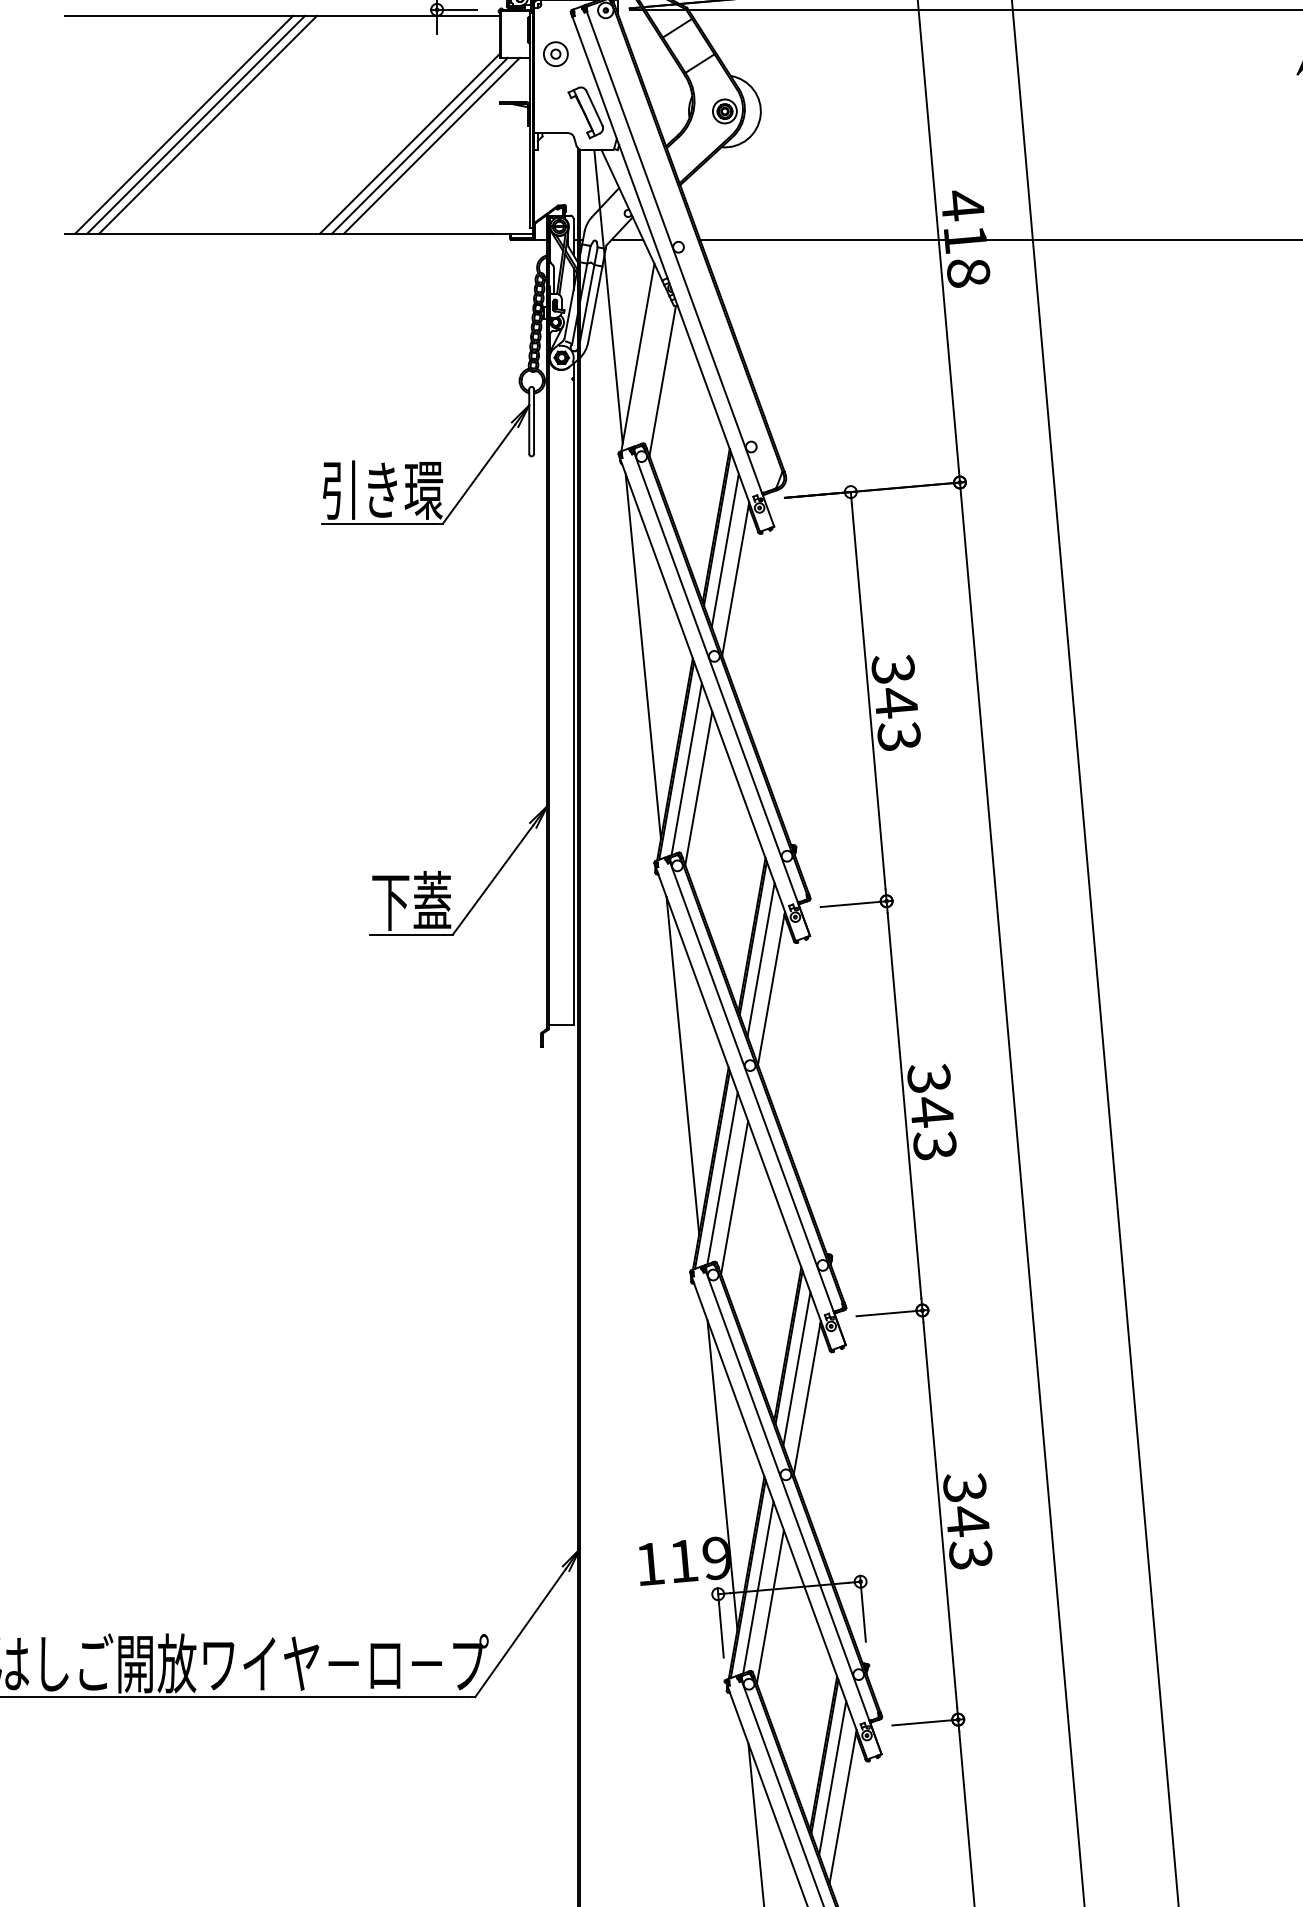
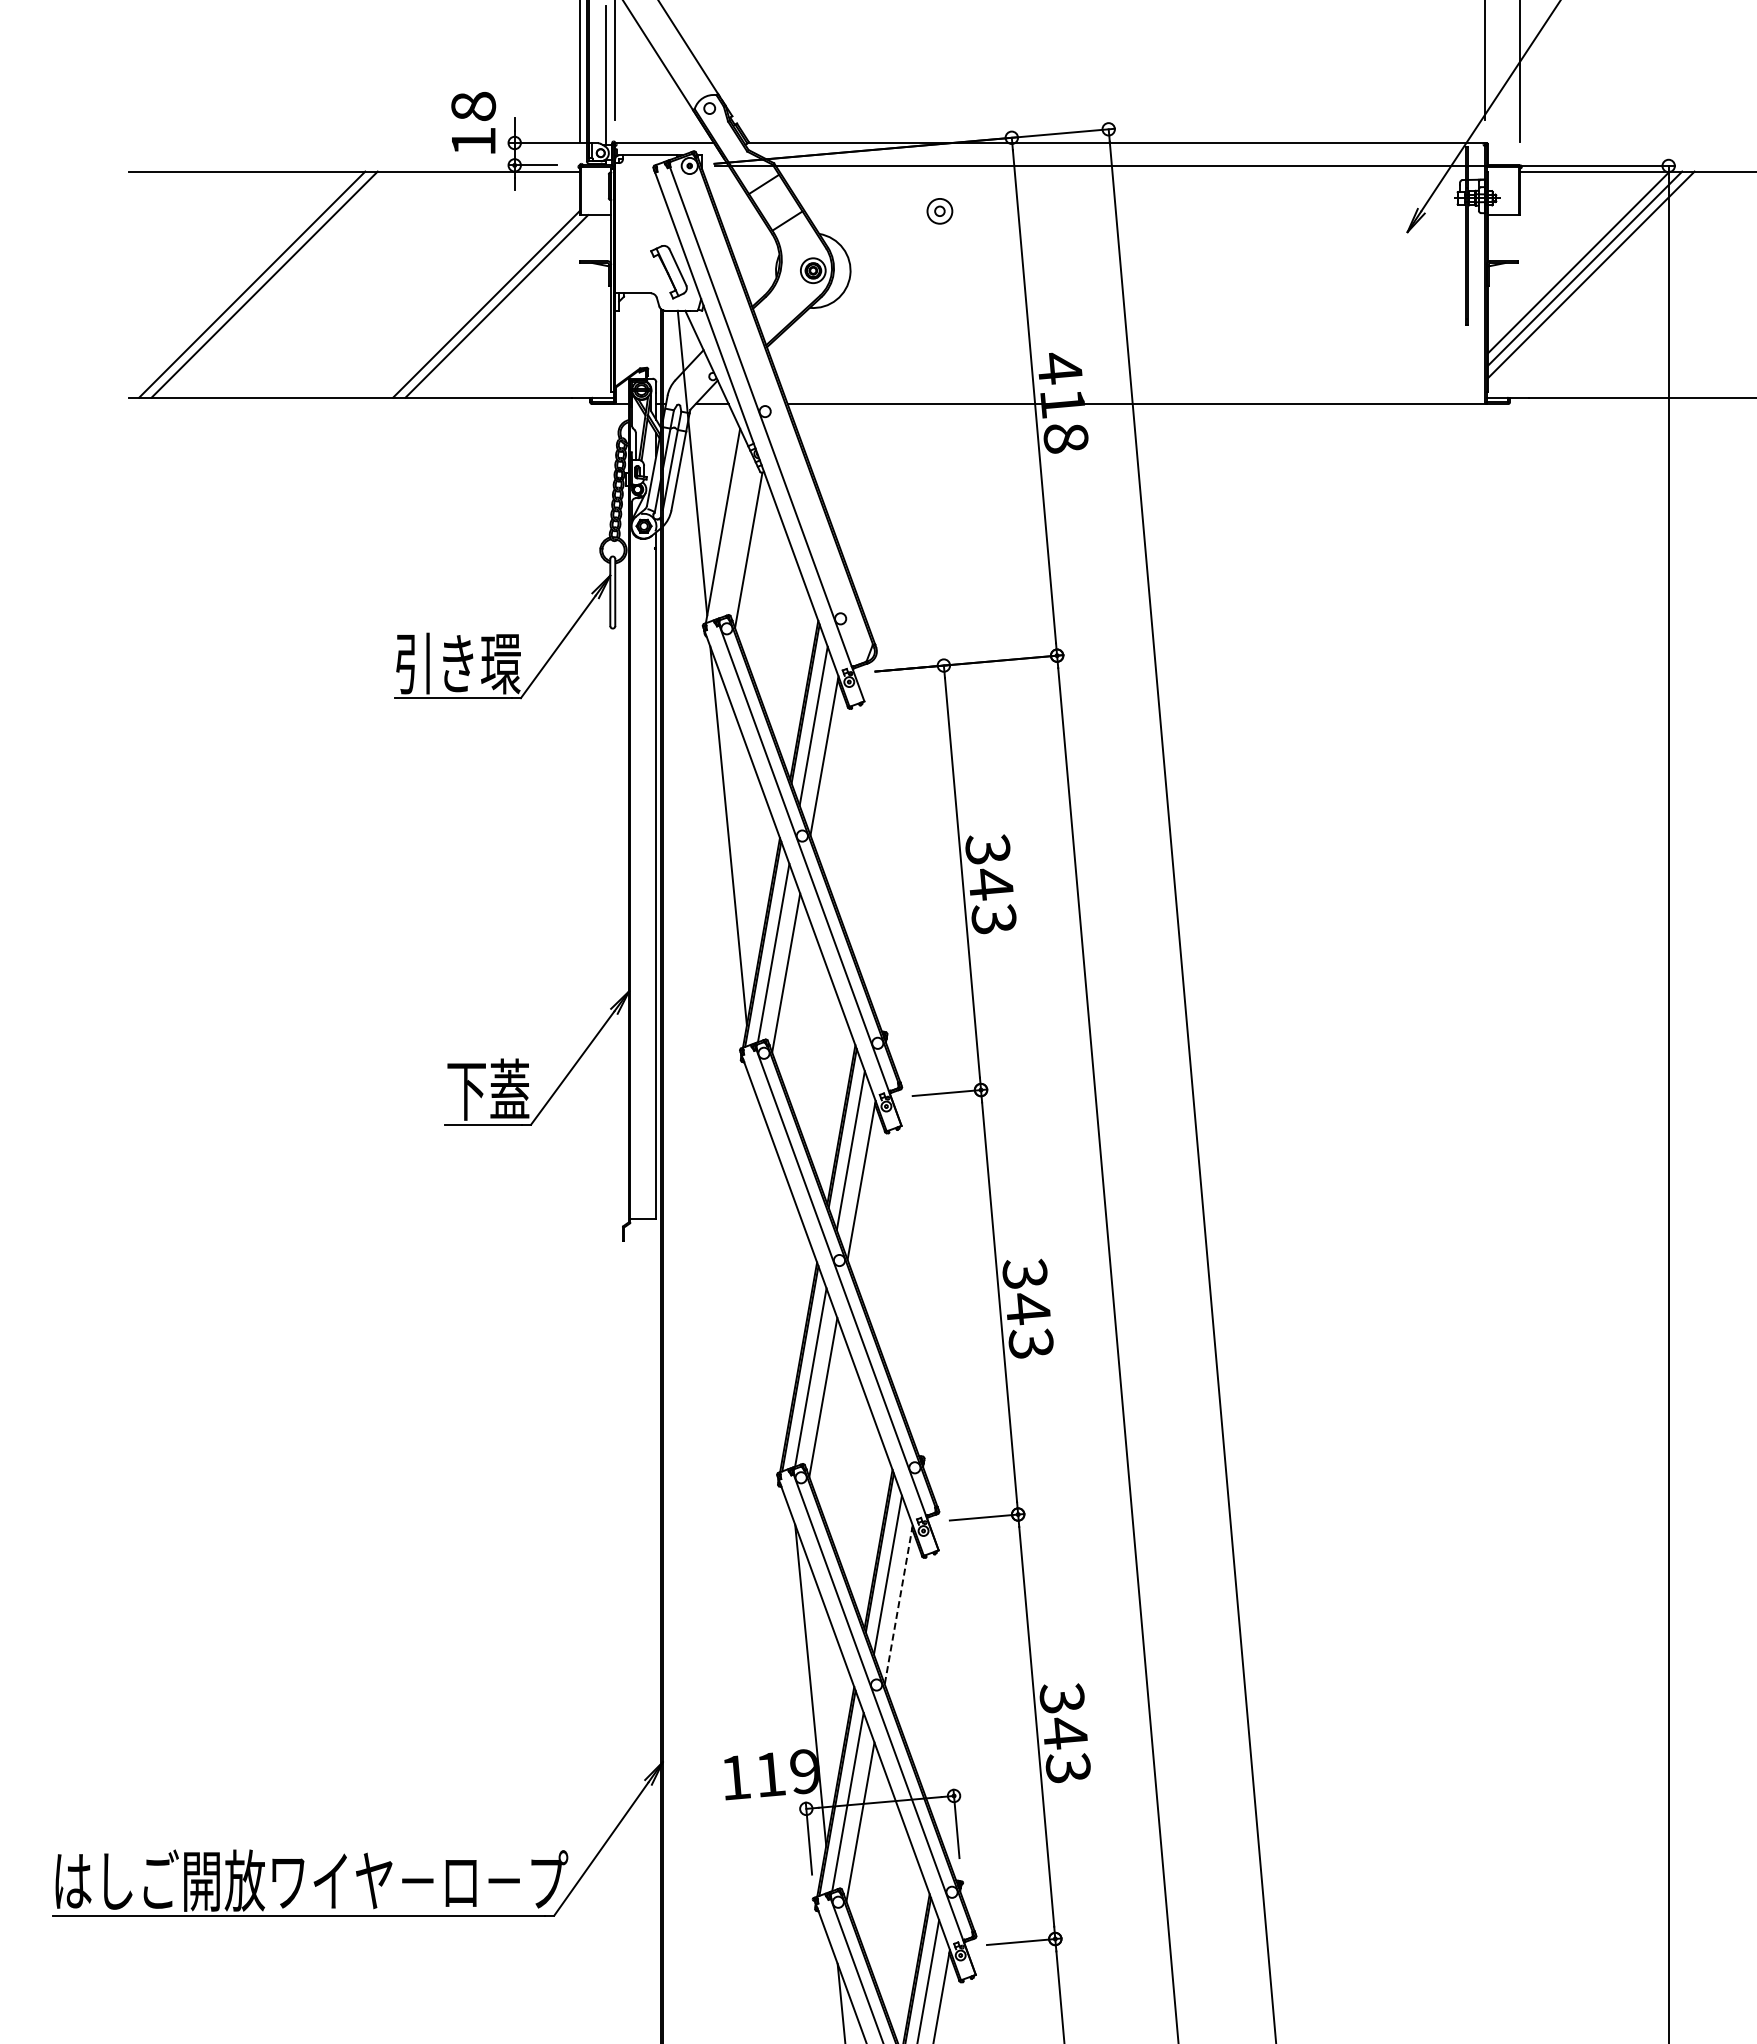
part: (555, 54) -> (939, 211), moved
line: (208, 124) -> (277, 284), removed
line: (431, 145) -> (508, 306), removed
line: (682, 1065) -> (769, 1260), removed
line: (807, 1397) -> (898, 1604), solid -> dashed

